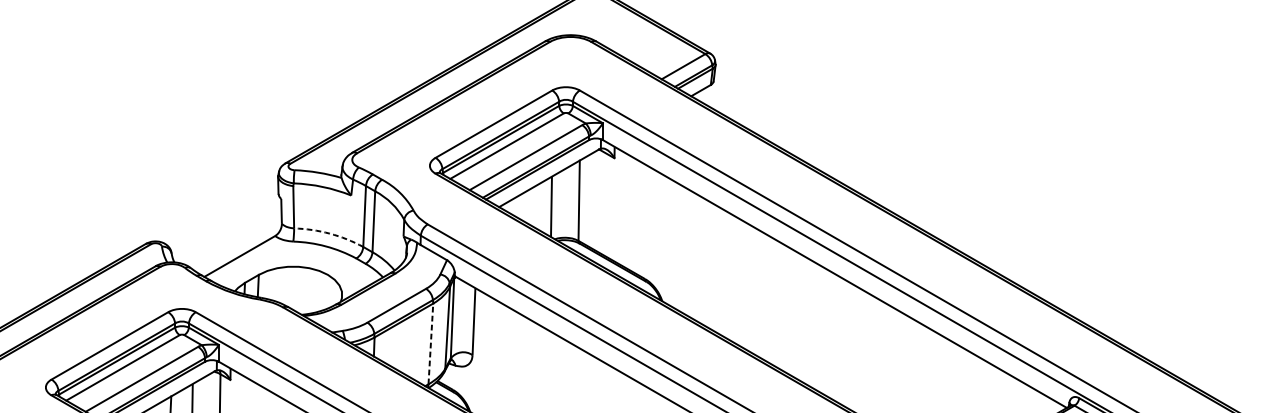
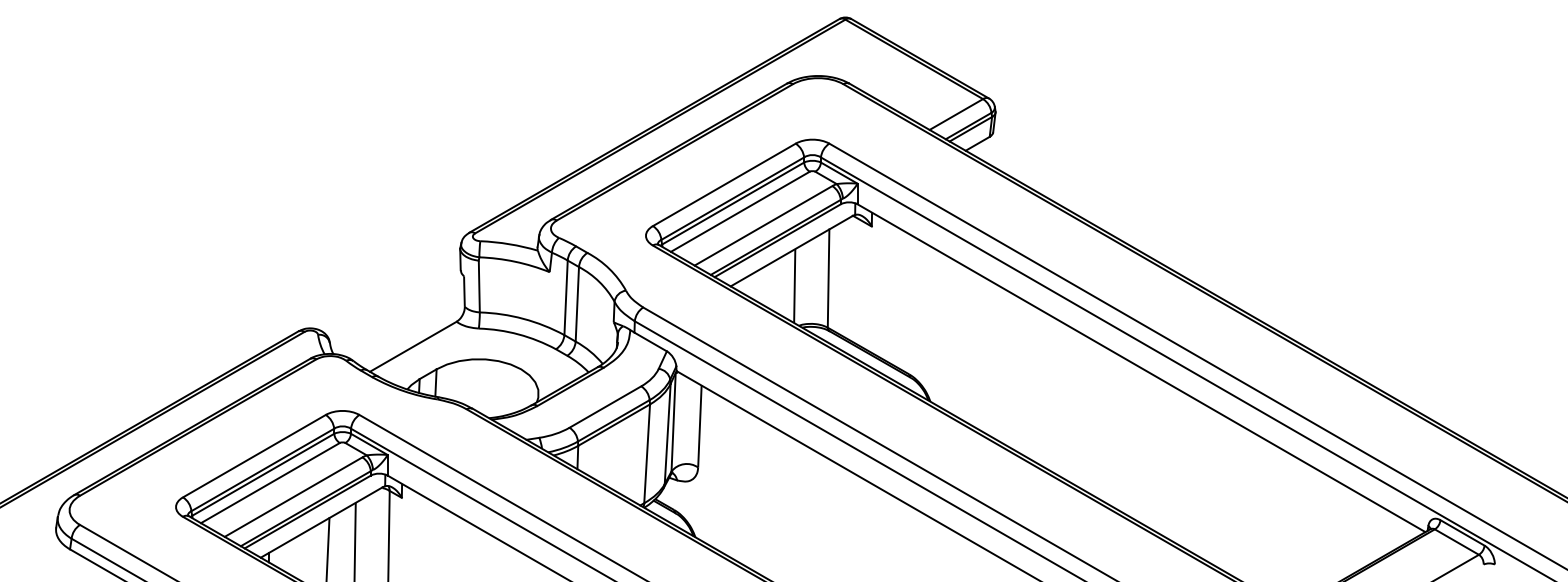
arc: (329, 233) -> (523, 318), dashed -> solid
line: (431, 343) -> (647, 453), dashed -> solid

